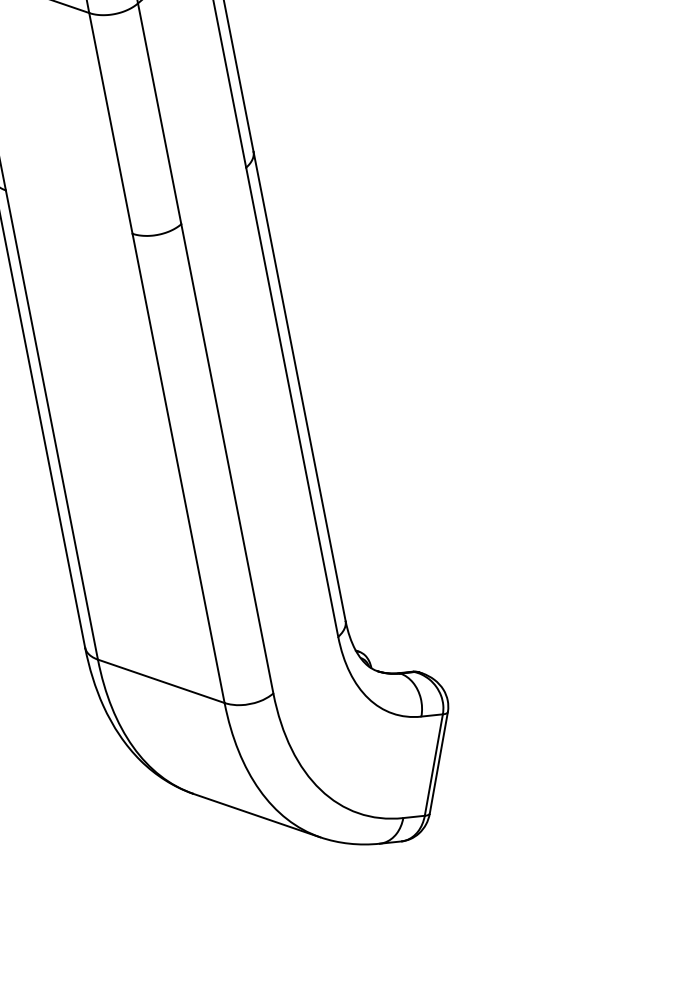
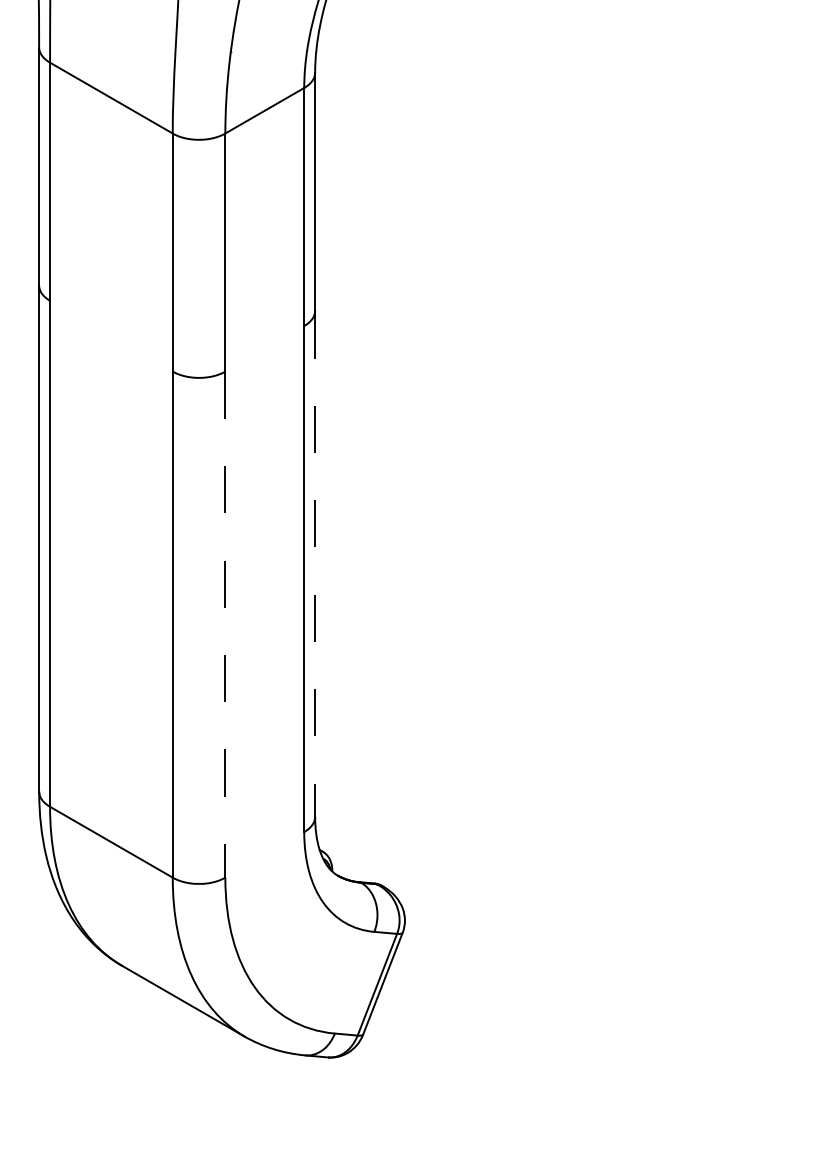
line: (299, 386) -> (315, 564), solid -> dashed
line: (227, 459) -> (225, 625), solid -> dashed

